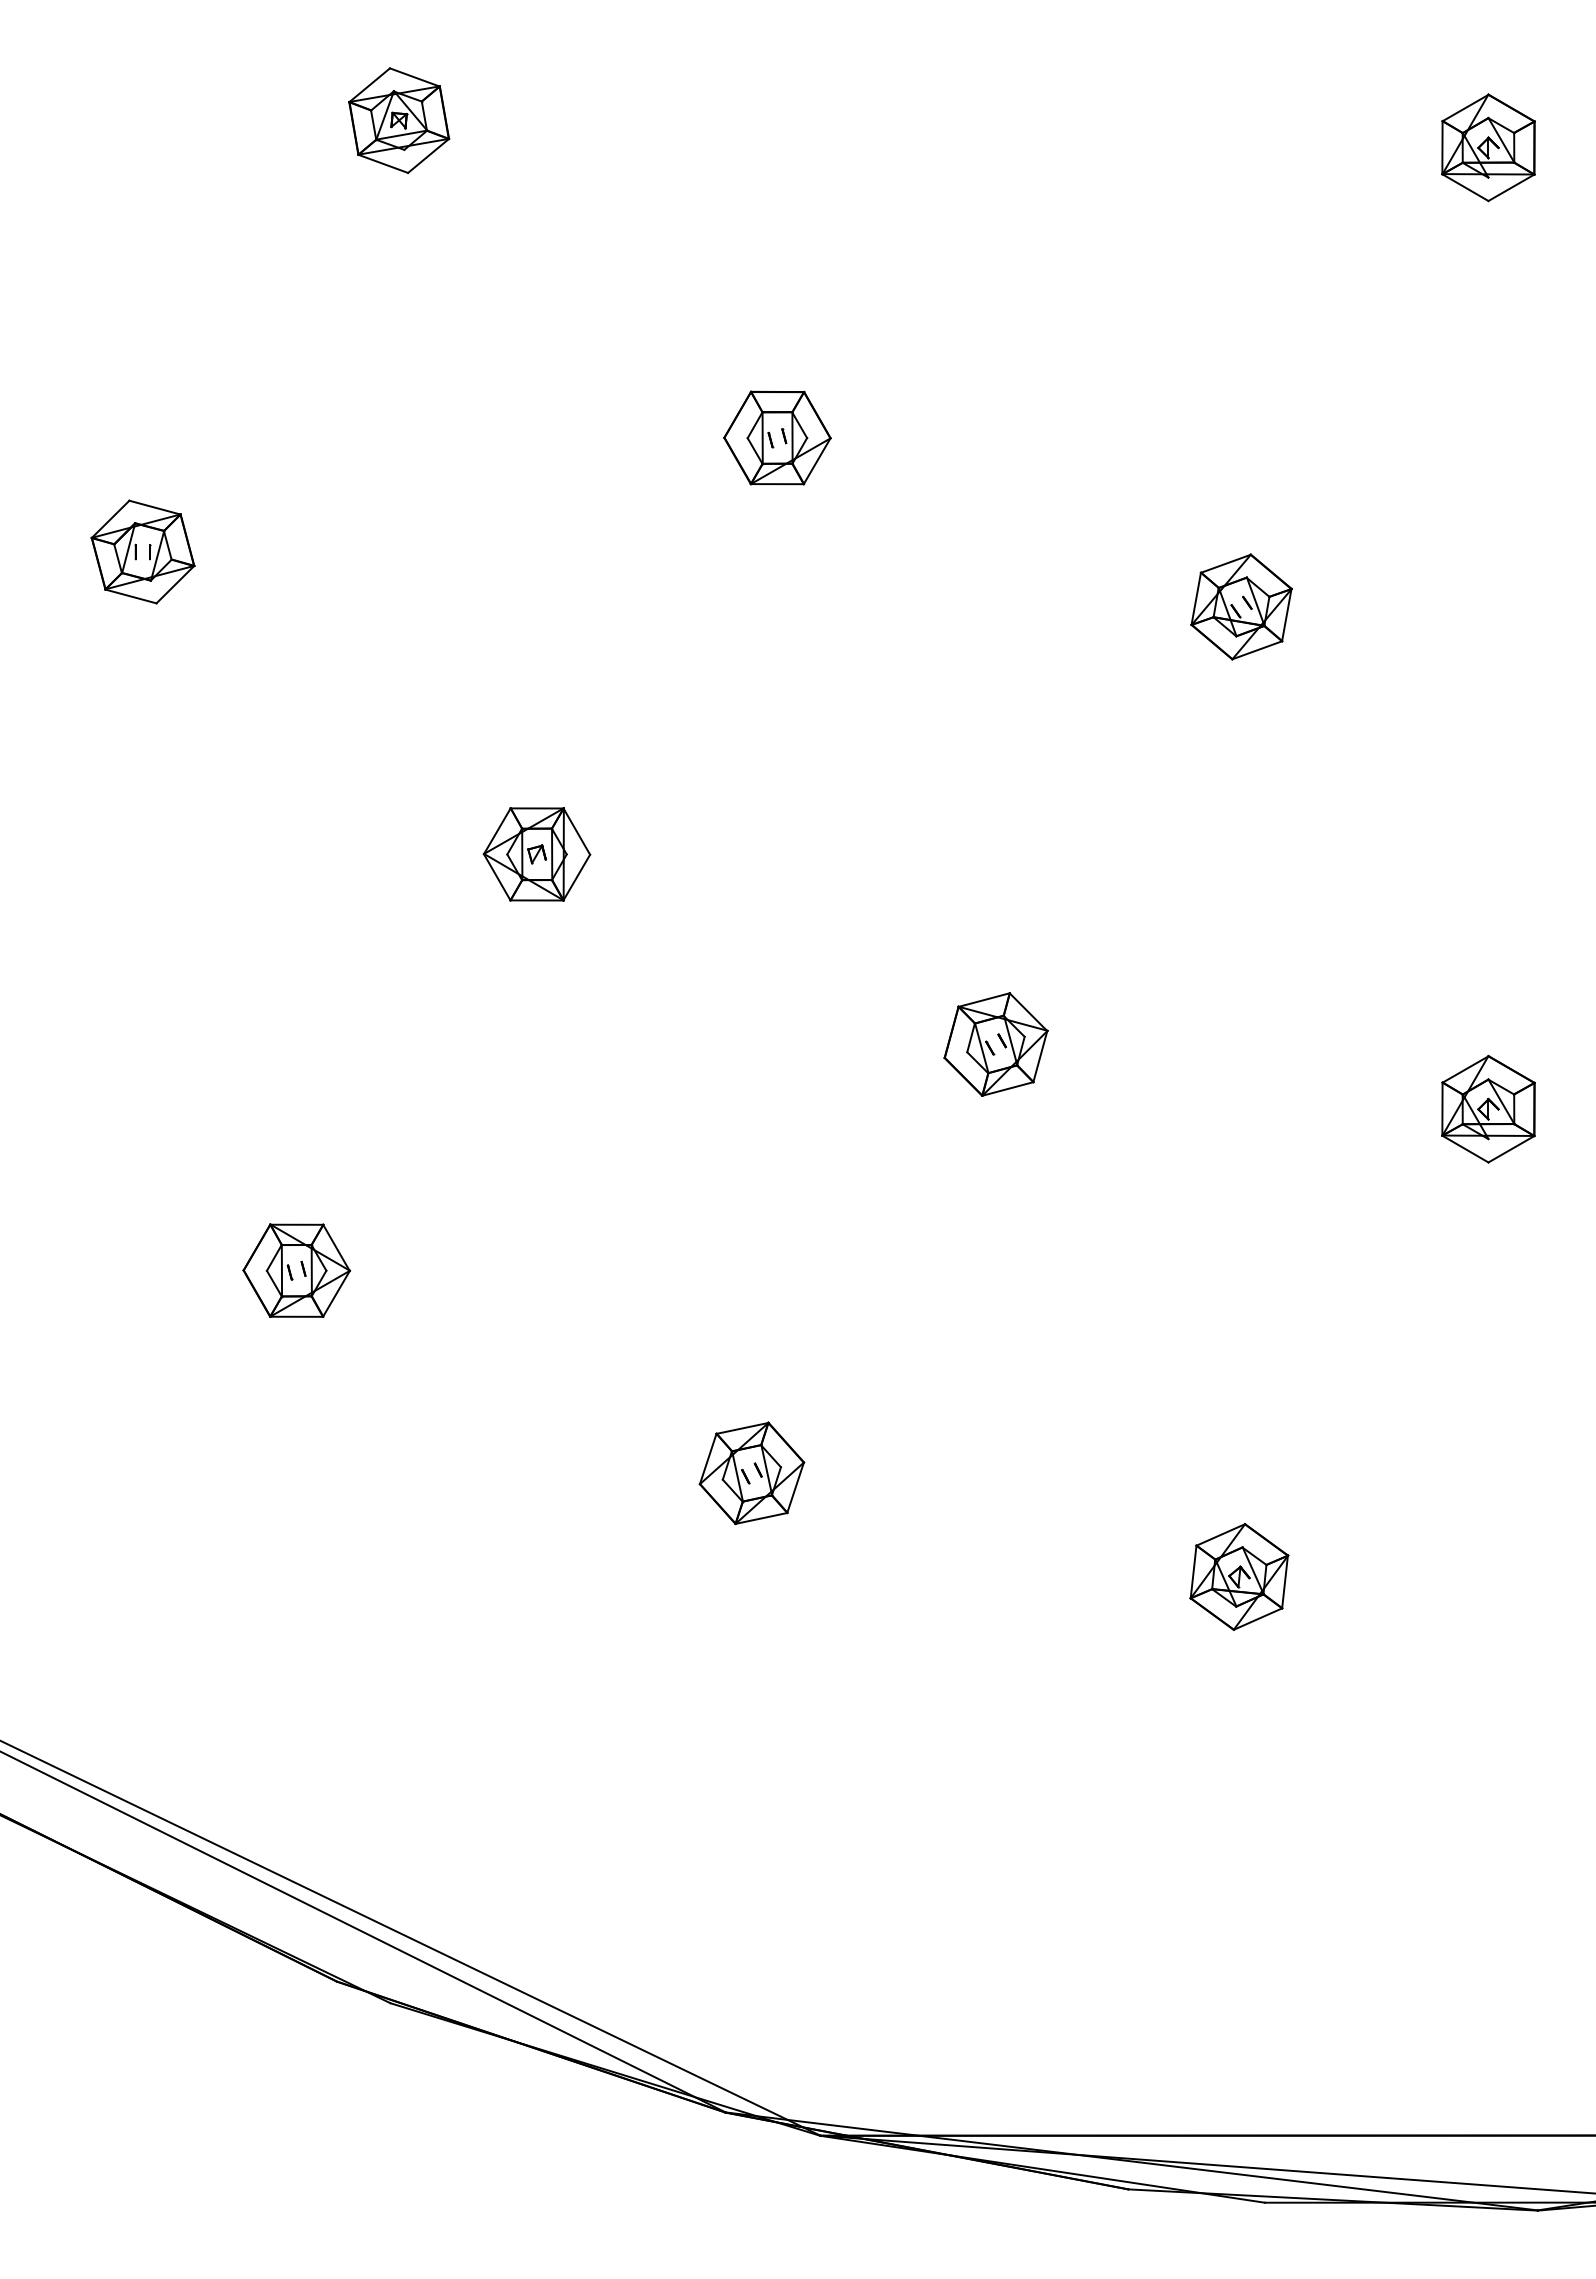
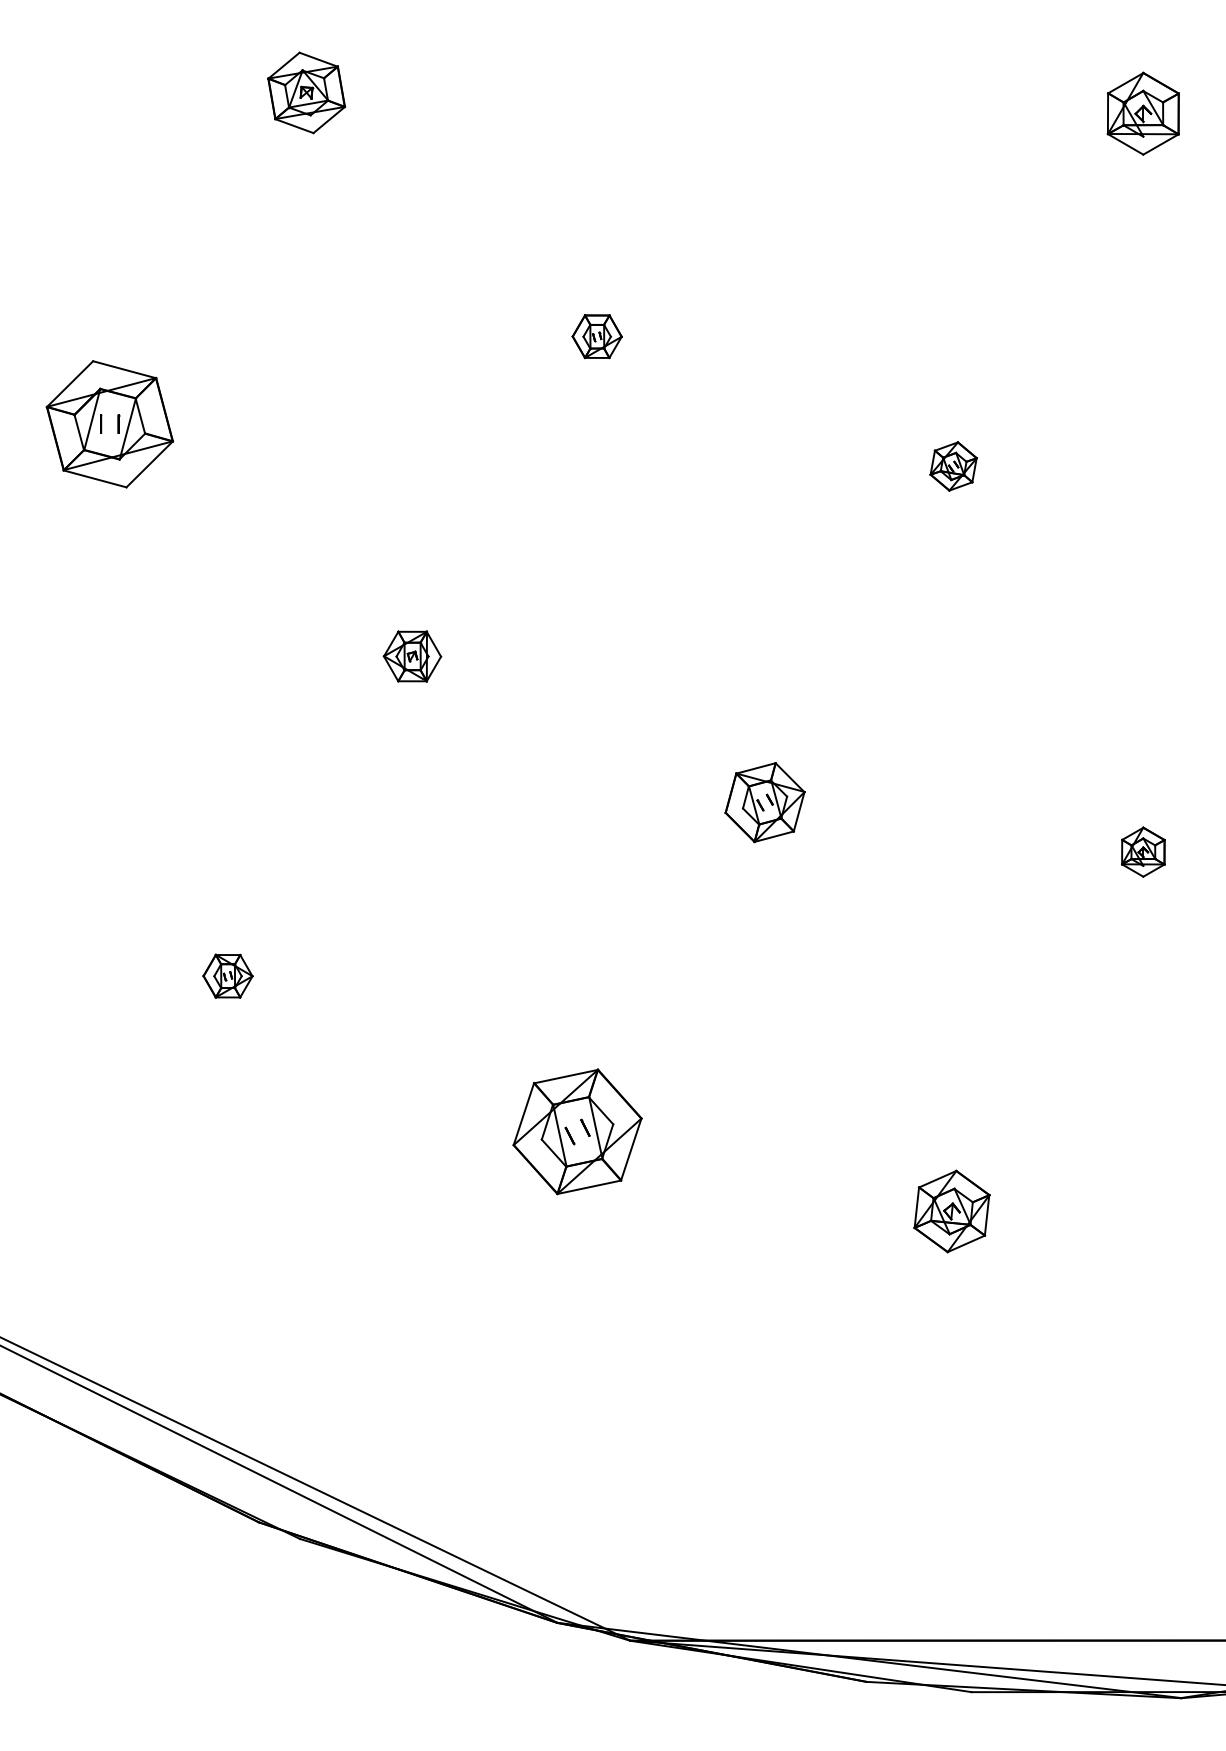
part: (777, 437) -> (597, 336), size x0.6
part: (142, 551) -> (109, 423), size x1.6
part: (1241, 606) -> (953, 466), size x0.6
part: (536, 854) -> (412, 656), size x0.7
part: (1488, 1108) -> (1143, 851), size x0.6
part: (296, 1270) -> (227, 976), size x0.6
part: (751, 1473) -> (577, 1132), size x1.6

